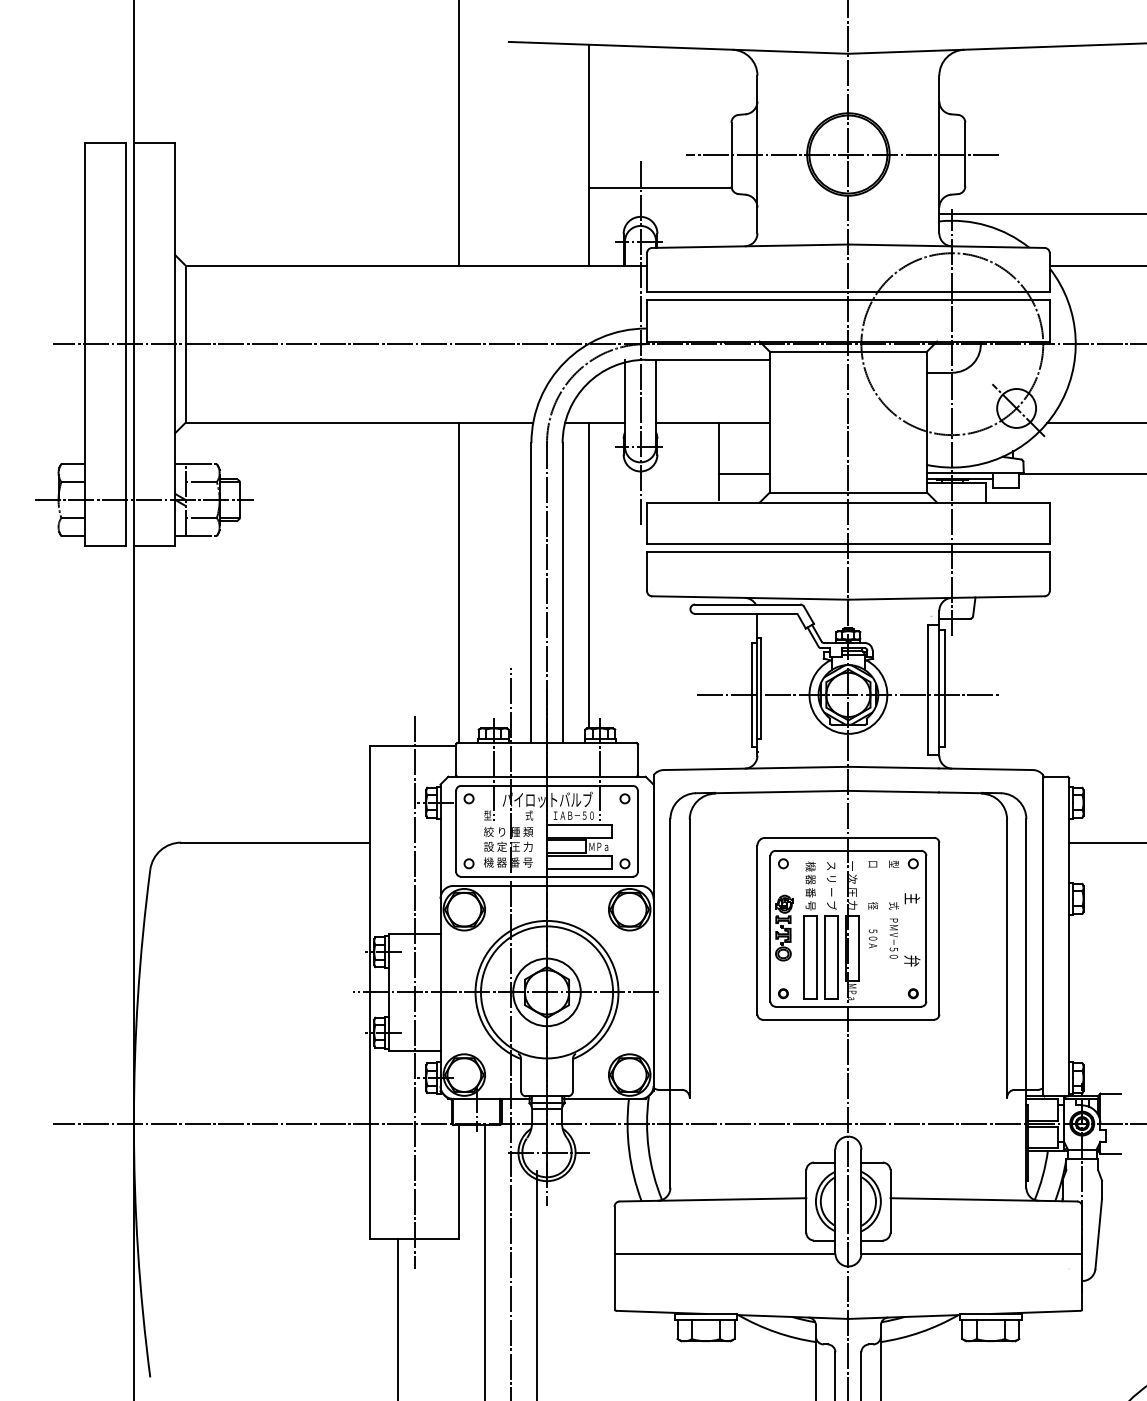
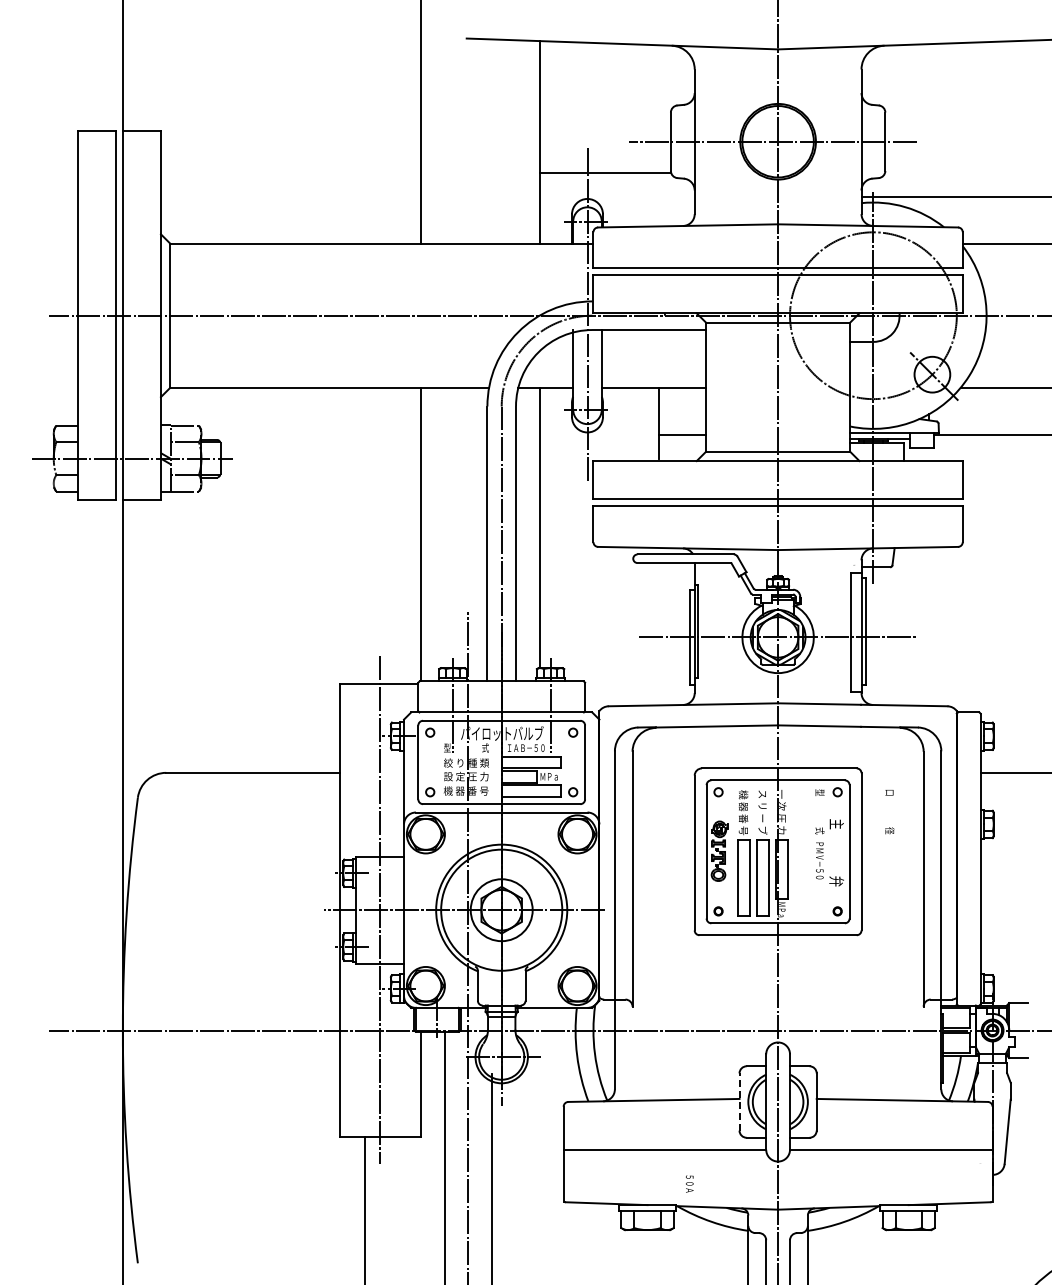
text: (872, 885) -> (889, 812), moved
text: (872, 938) -> (689, 1183), moved
line: (806, 1202) -> (739, 1102), solid -> dashed

